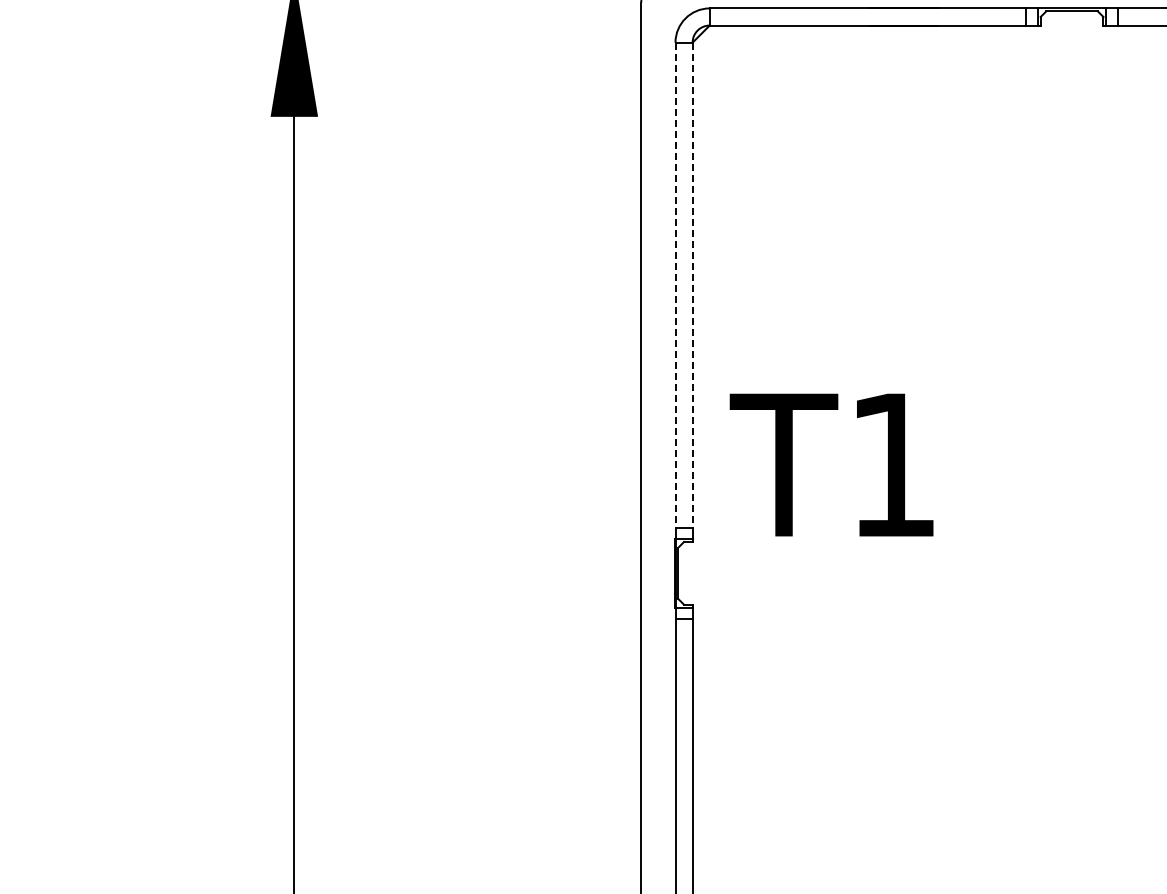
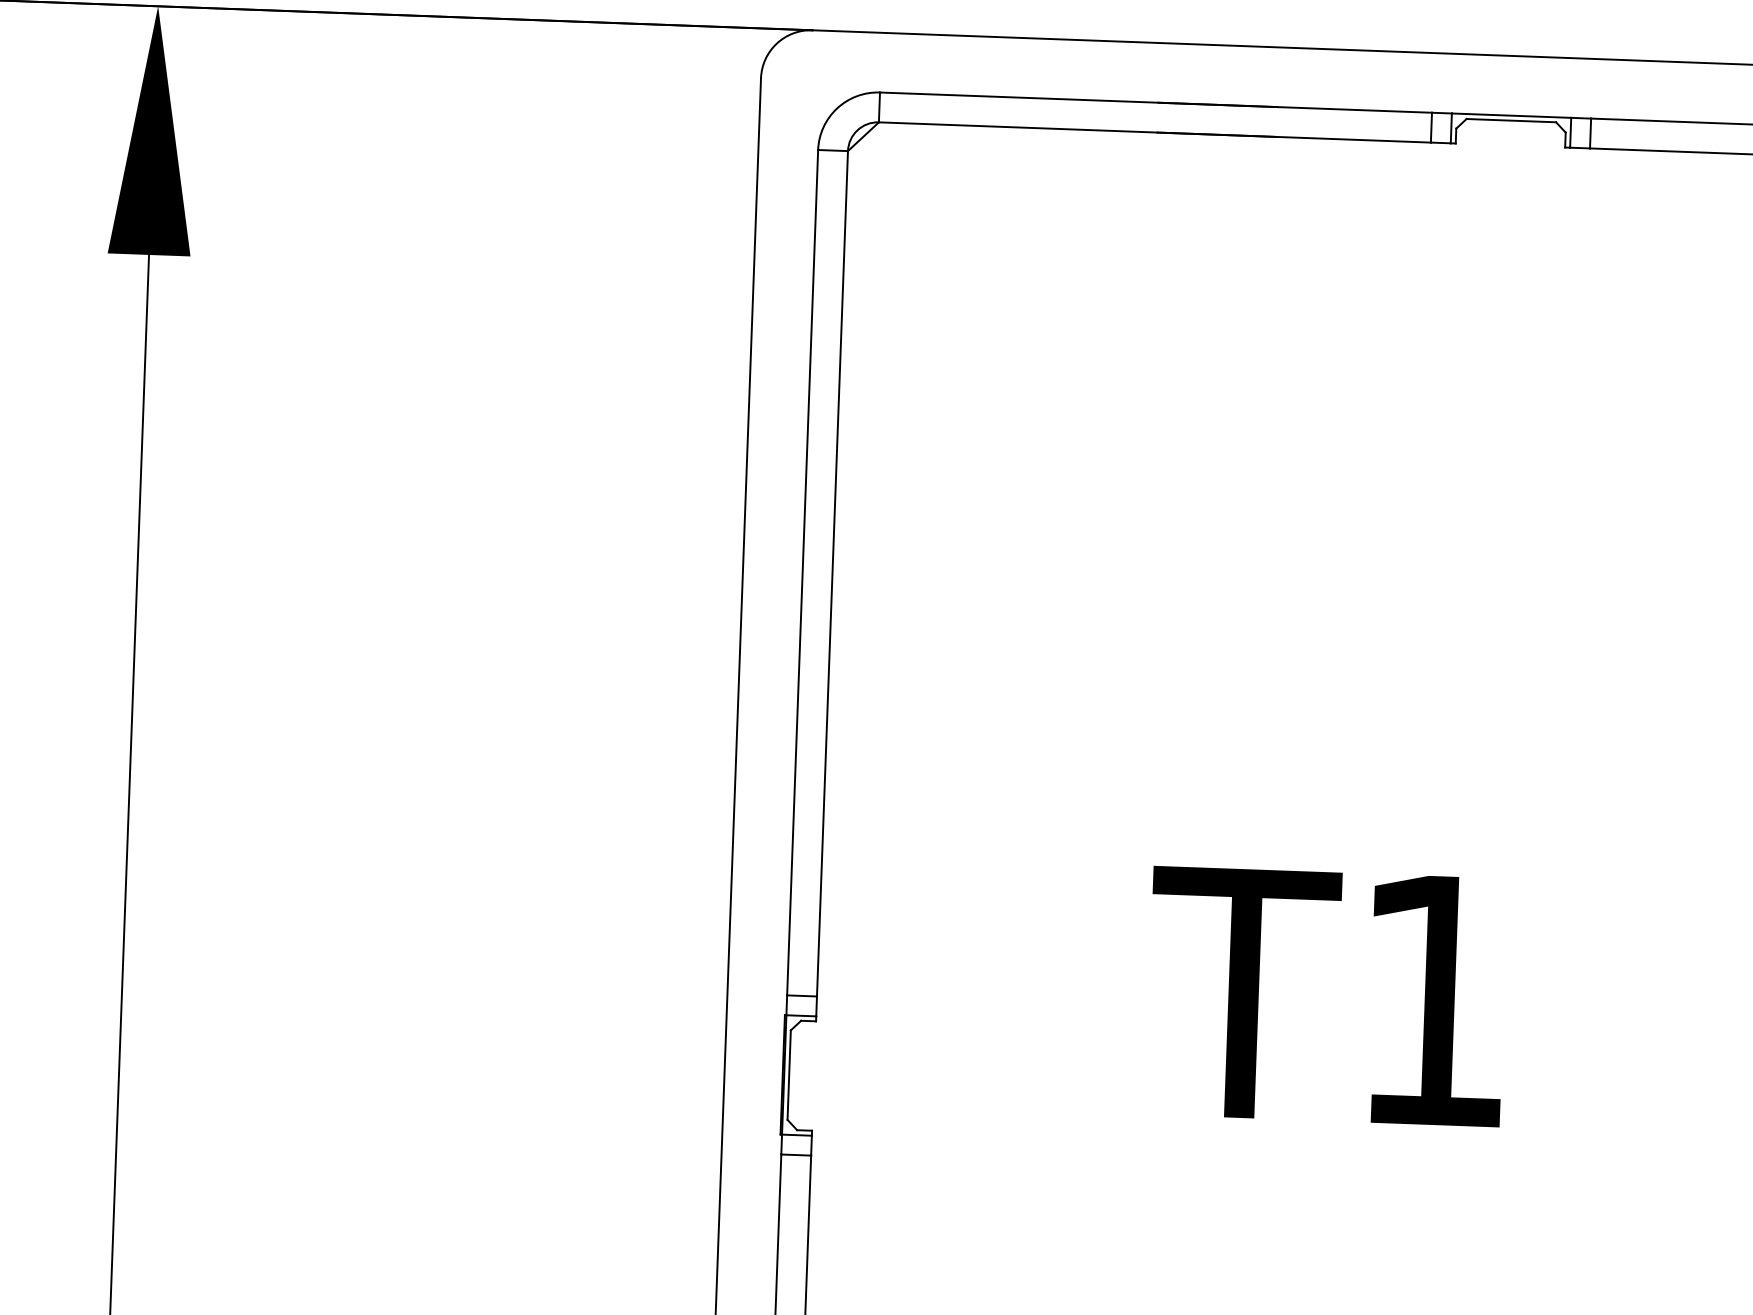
line: (675, 285) -> (802, 573), dashed -> solid
line: (692, 285) -> (832, 574), dashed -> solid
text: (831, 464) -> (1326, 995), moved

